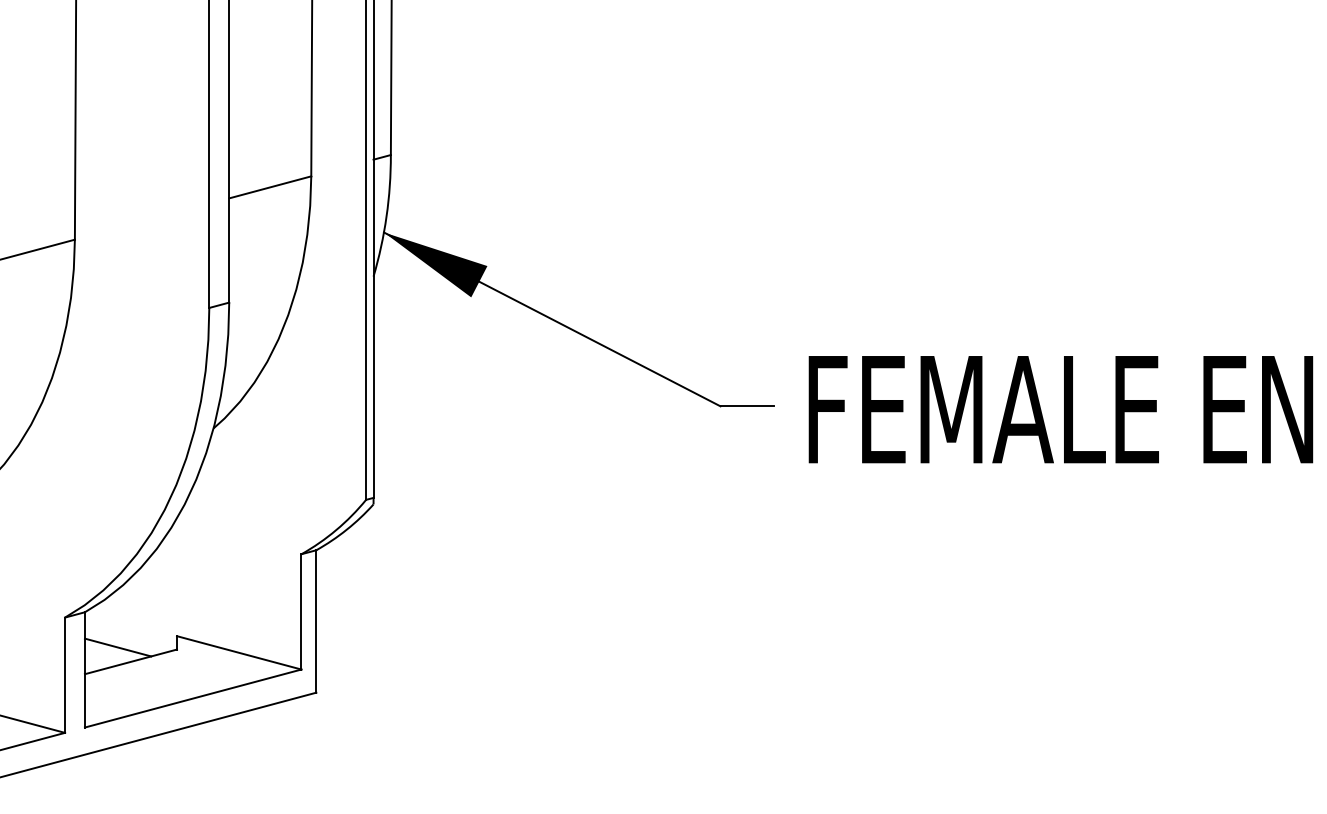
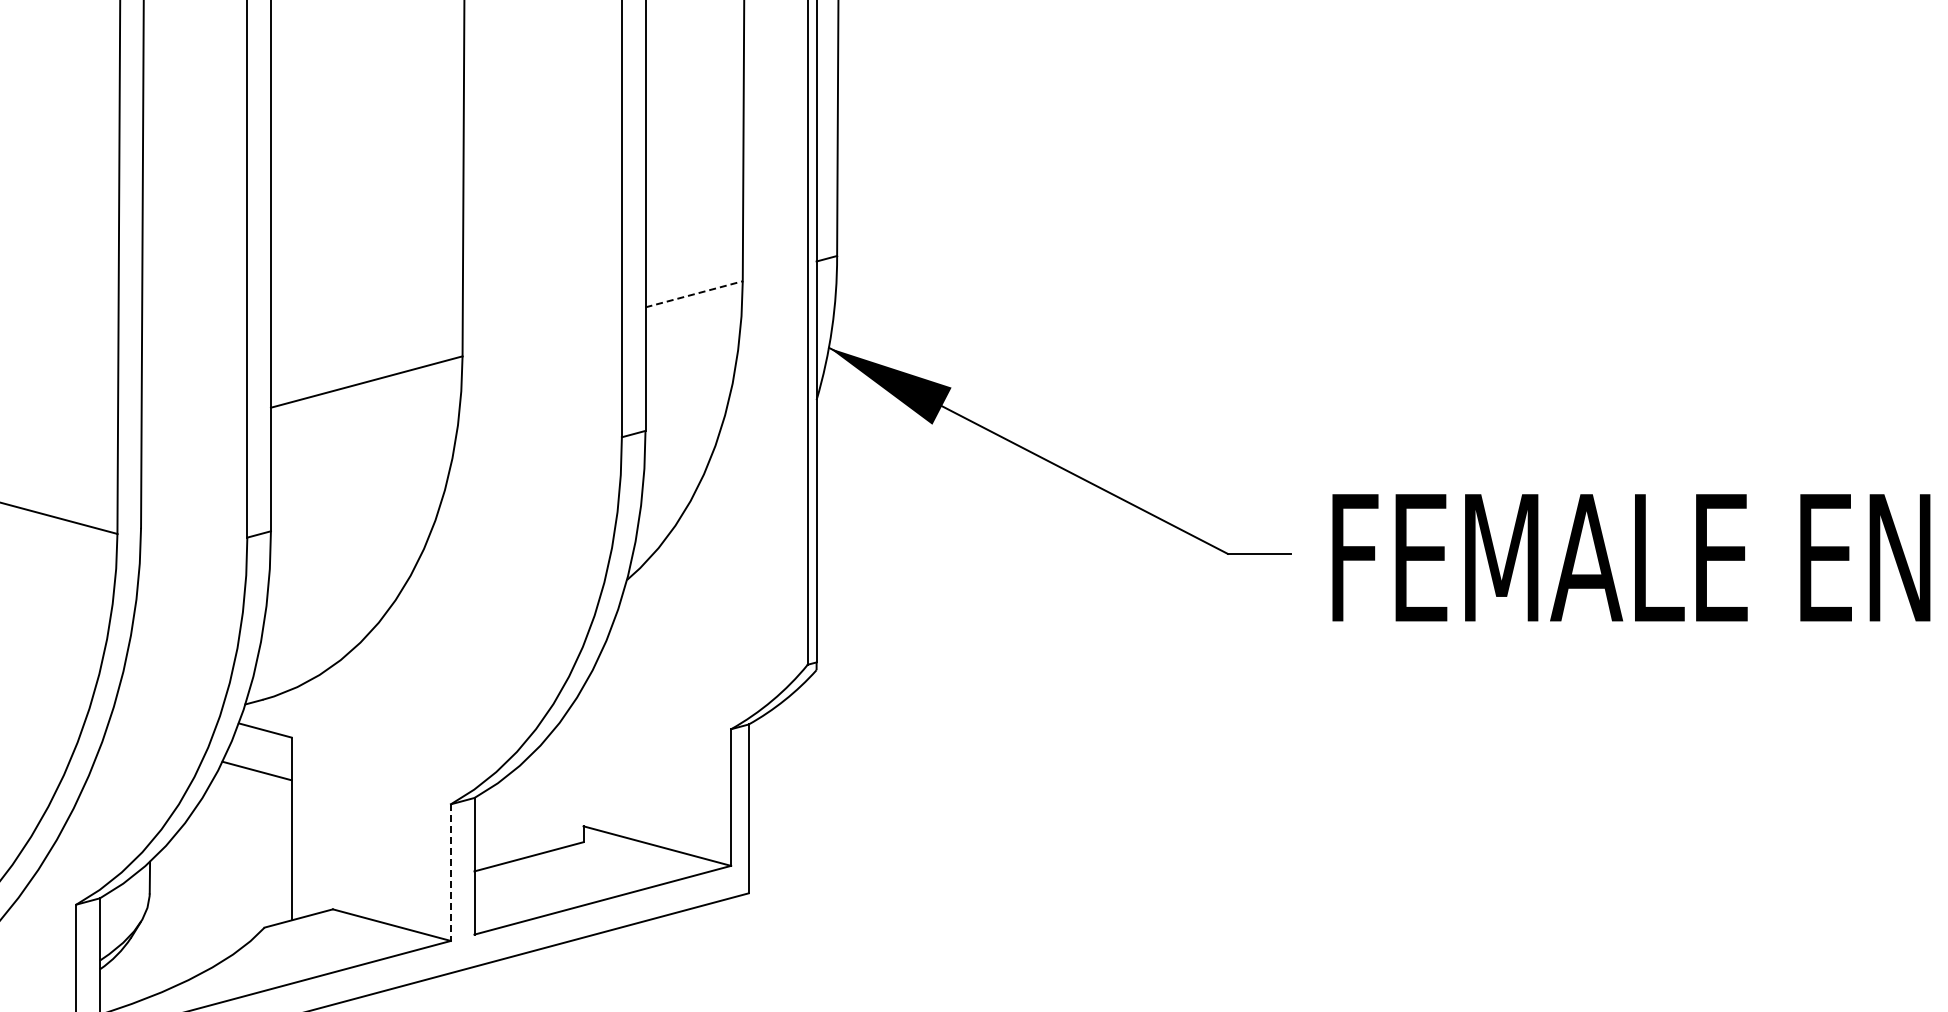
line: (270, 187) -> (694, 294), solid -> dashed
line: (117, 647) -> (513, 839), removed
line: (64, 675) -> (450, 873), solid -> dashed

